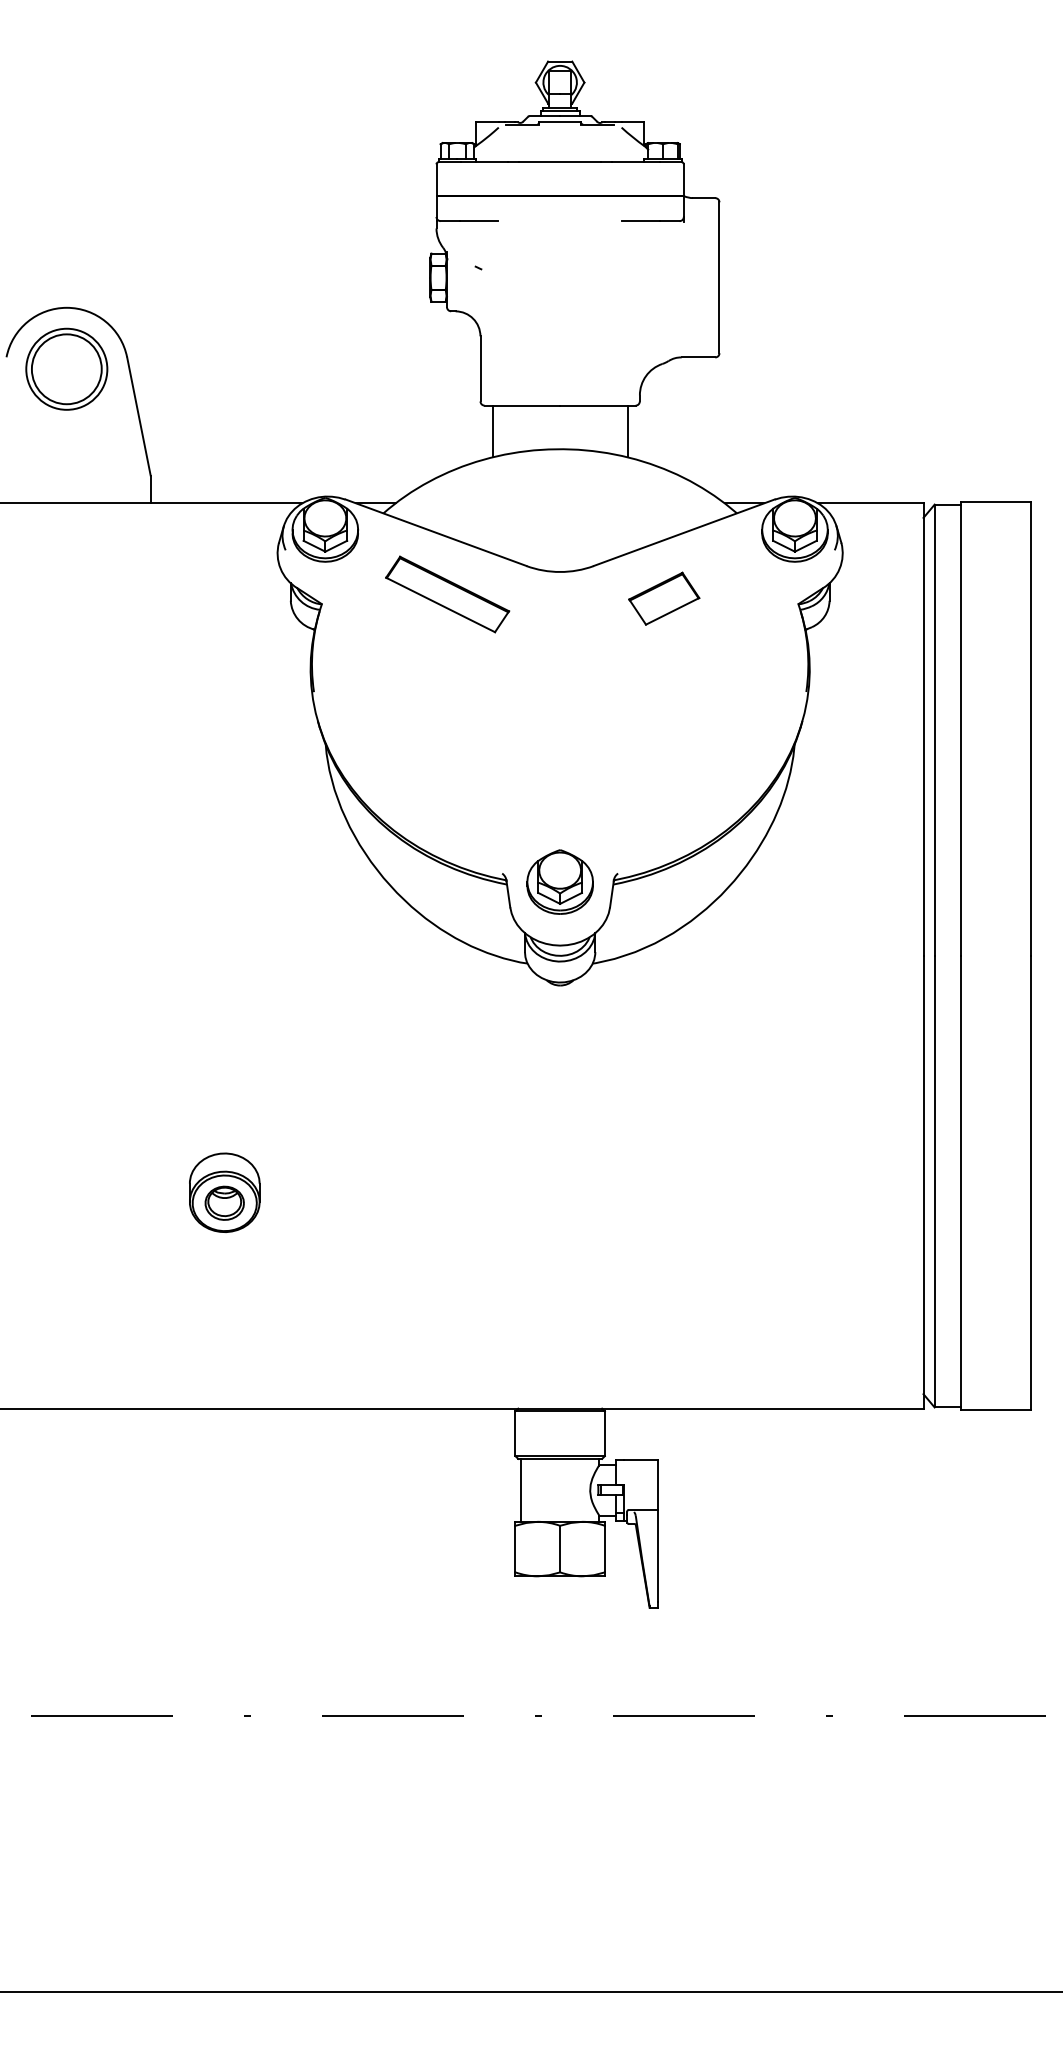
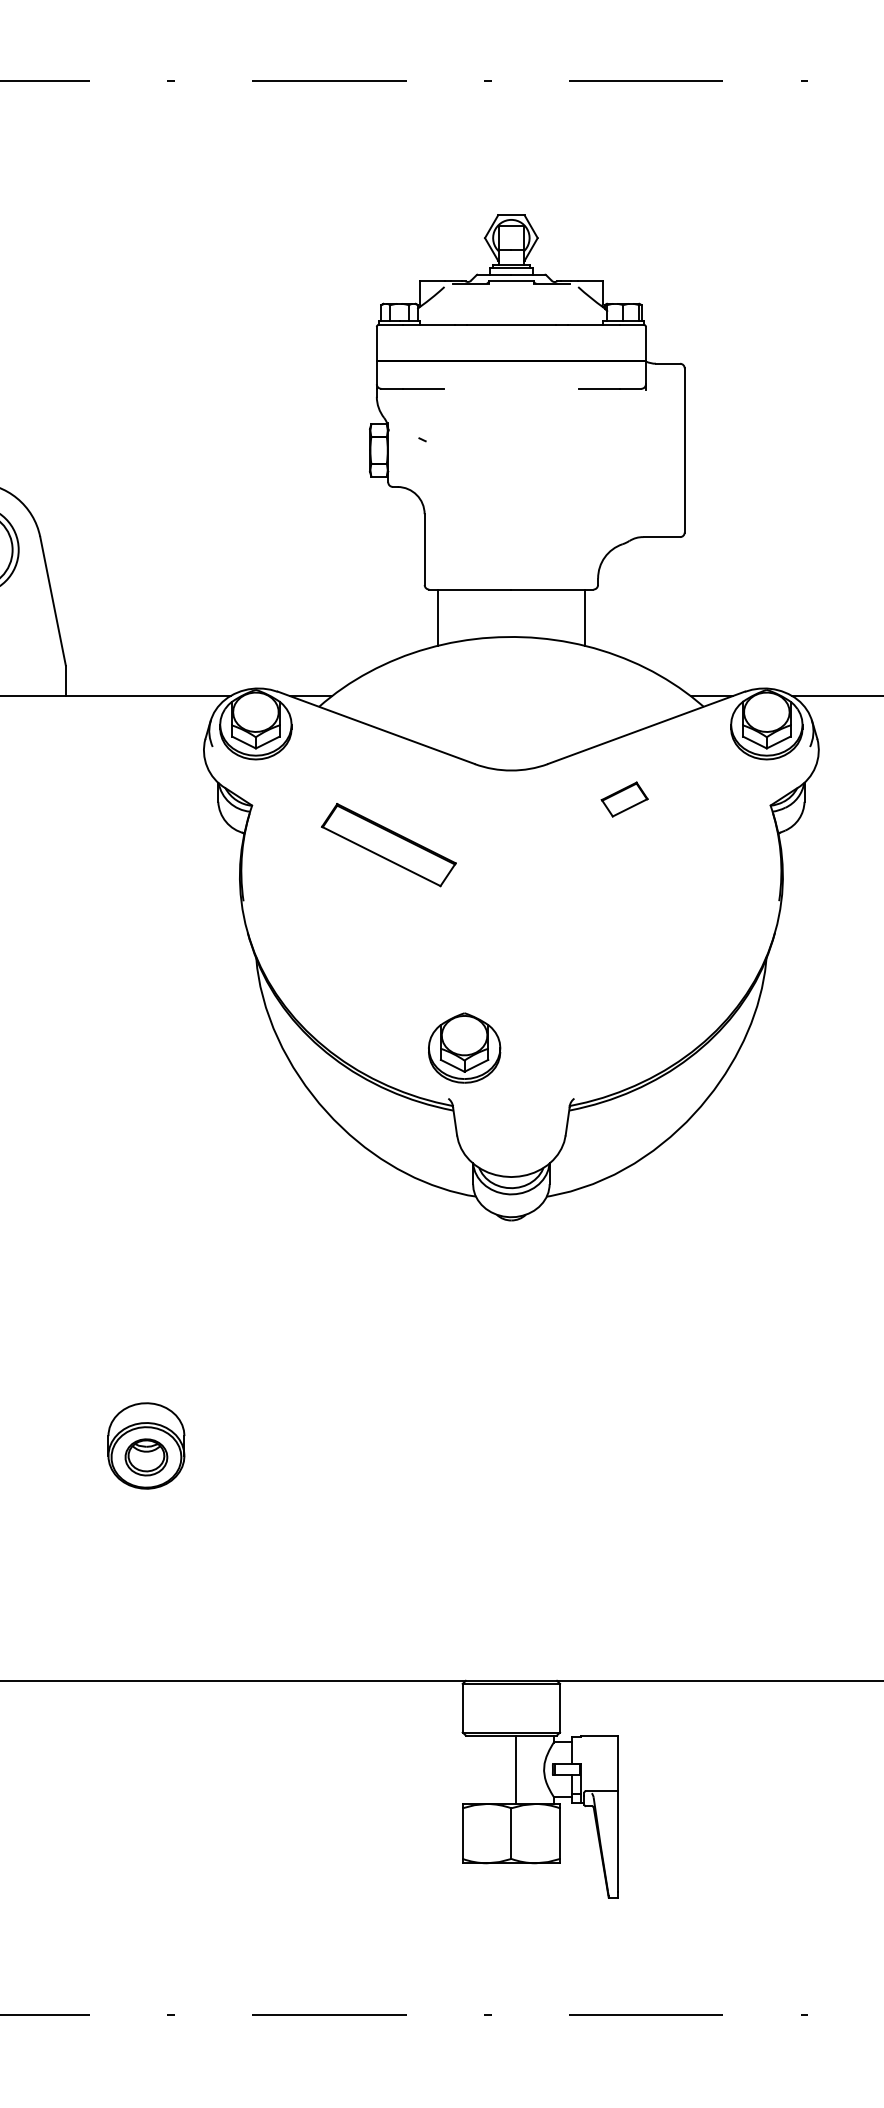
part: (447, 594) -> (388, 845), moved
part: (664, 598) -> (624, 799), size x0.6
part: (559, 881) -> (463, 1047), moved
line: (521, 1489) -> (516, 1768), moved

